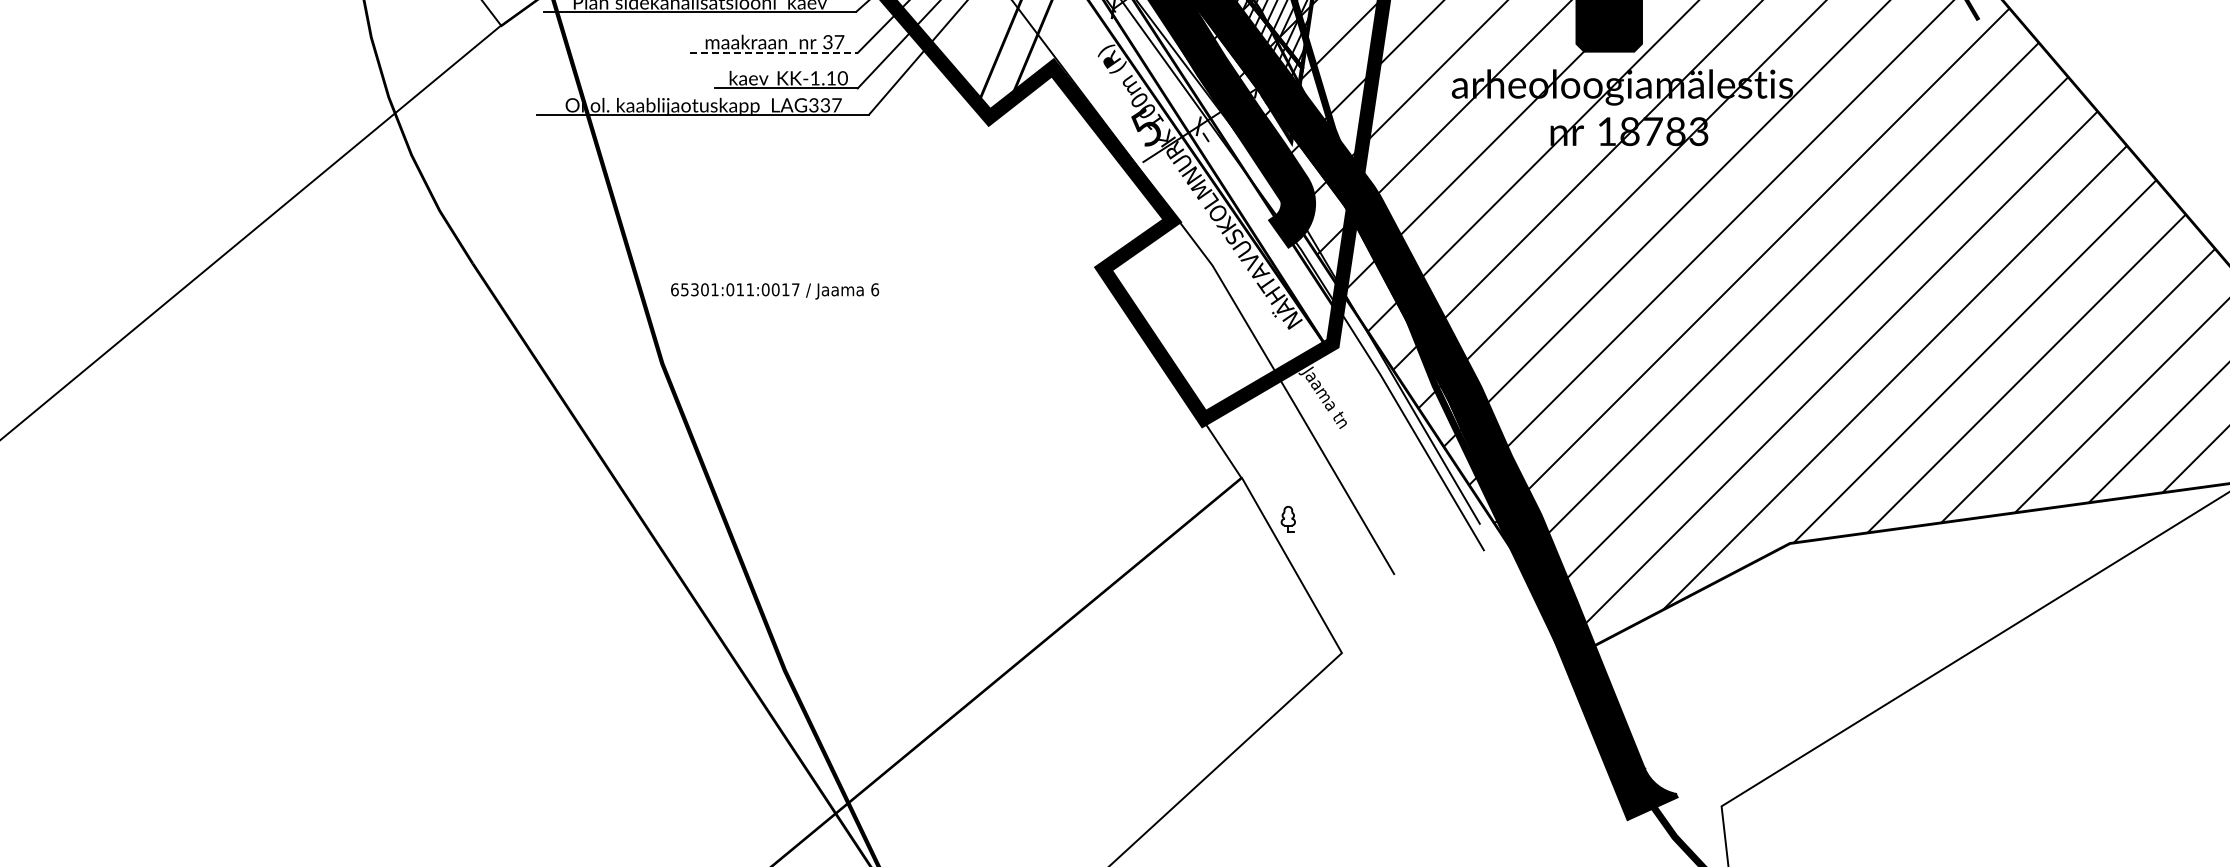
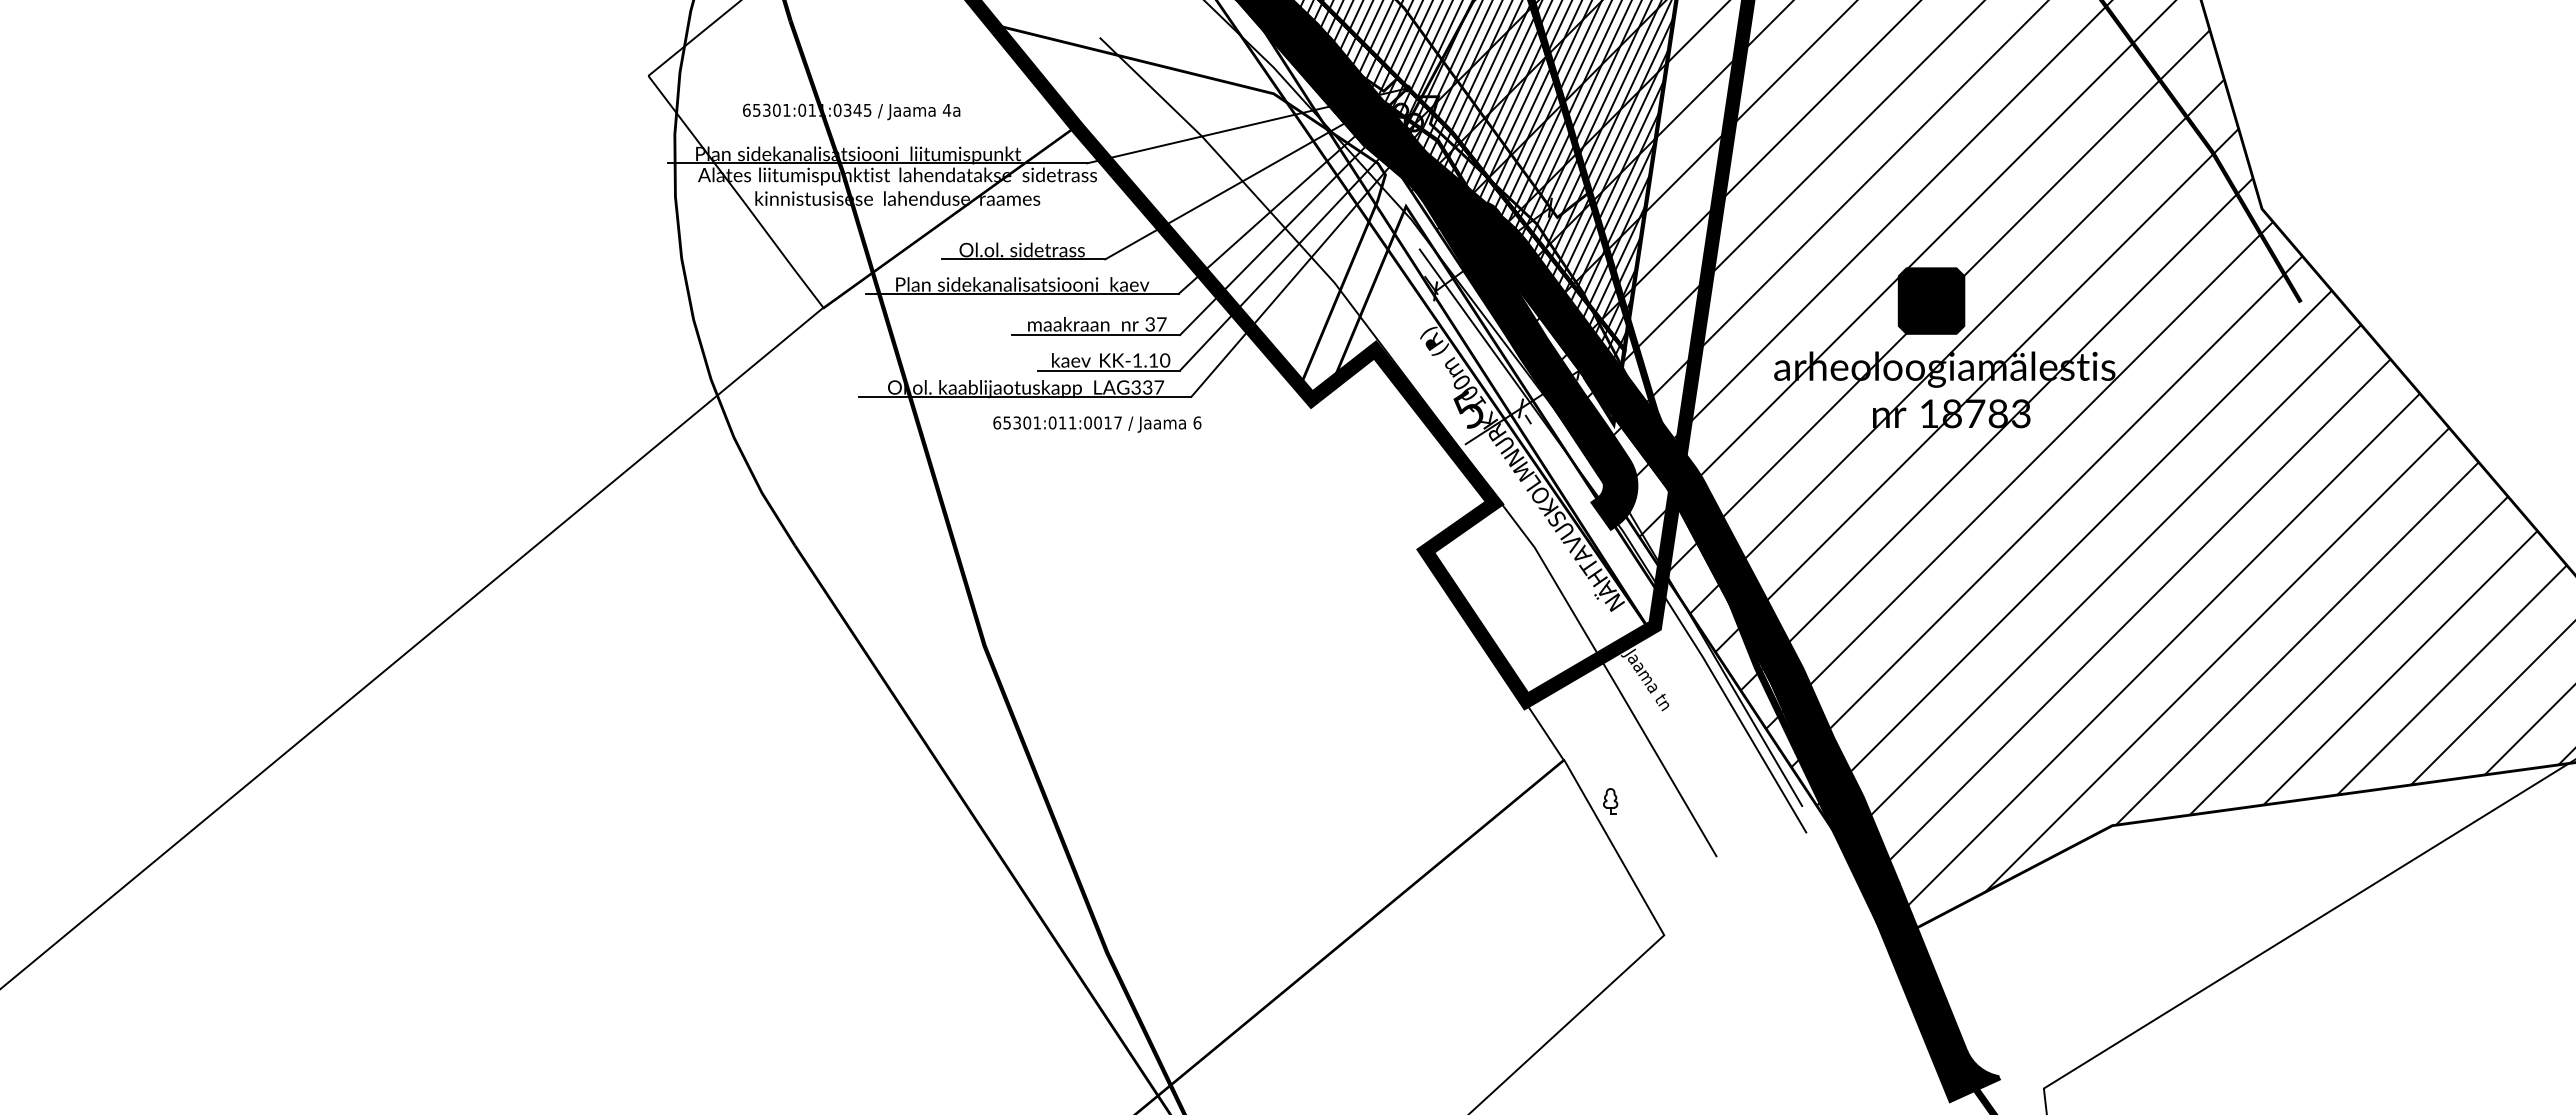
line: (774, 53) -> (1096, 335), dashed -> solid
text: (775, 291) -> (1097, 424), moved

